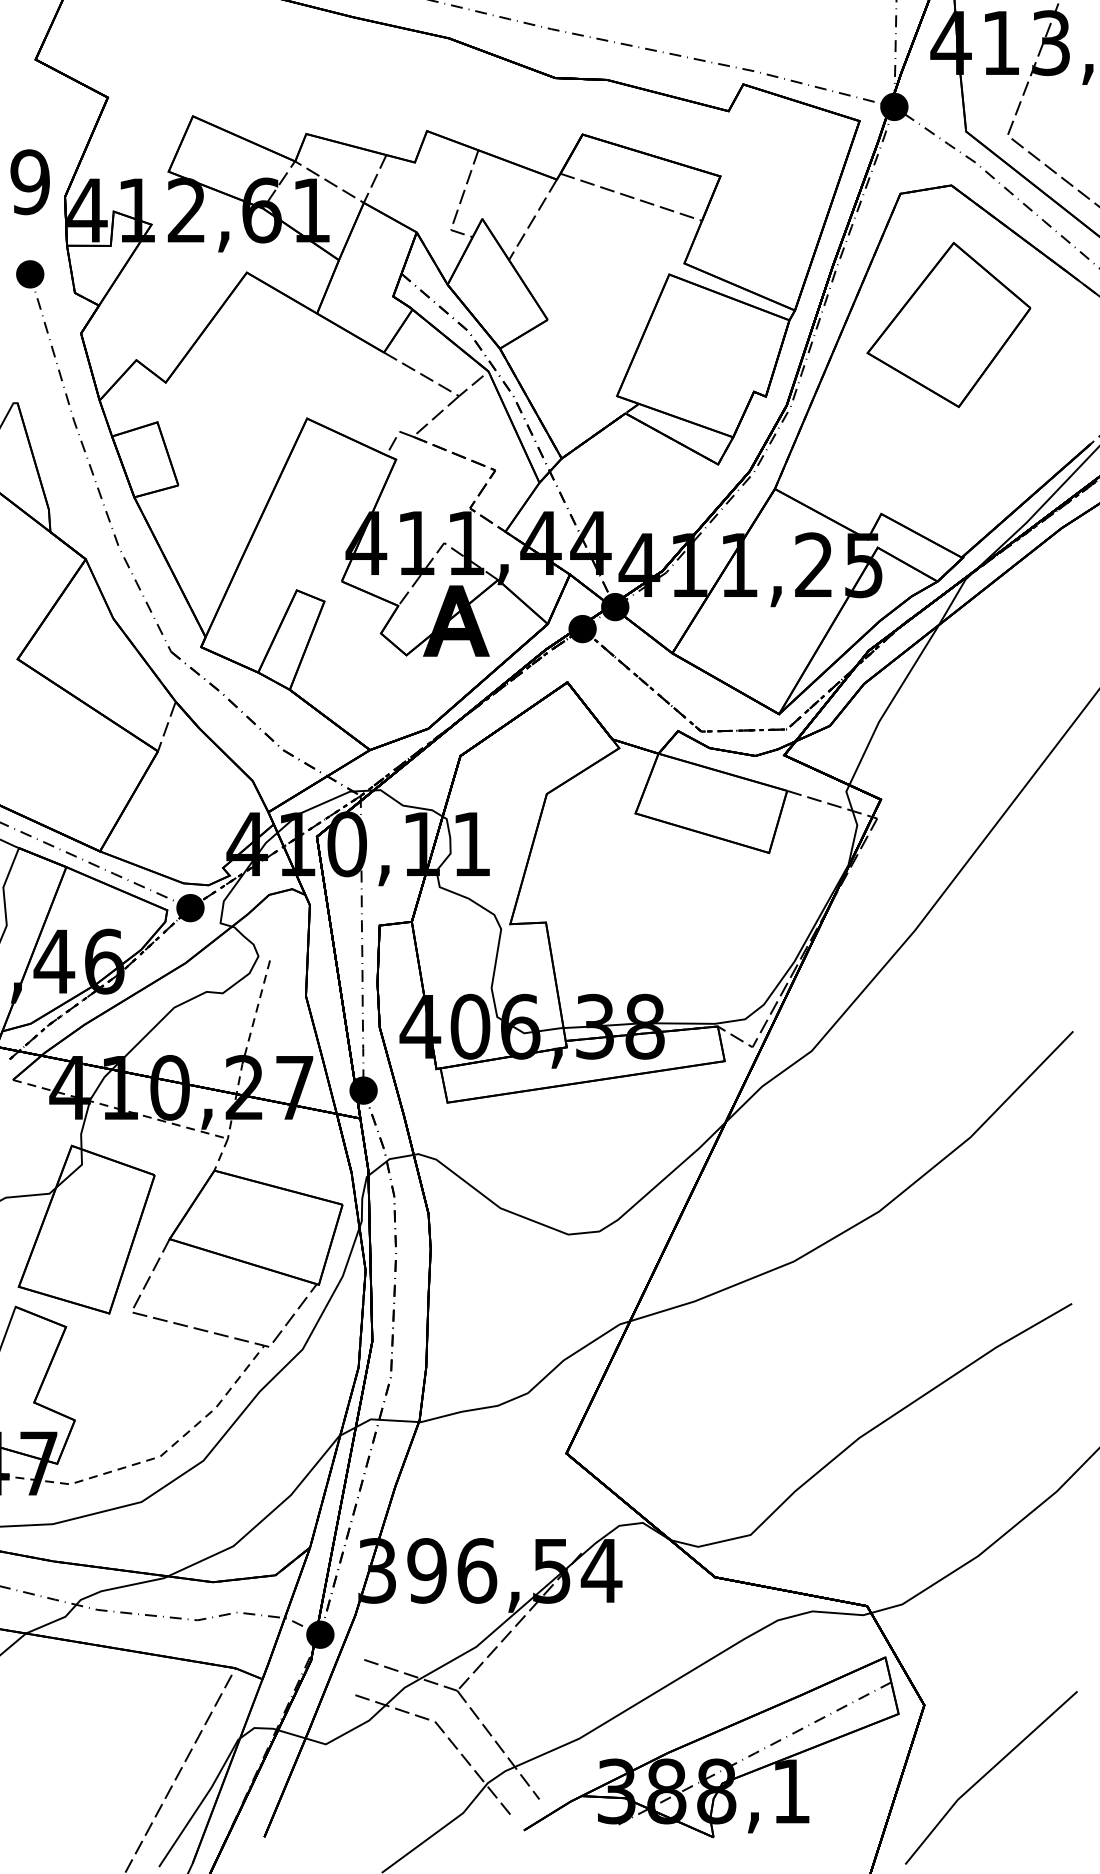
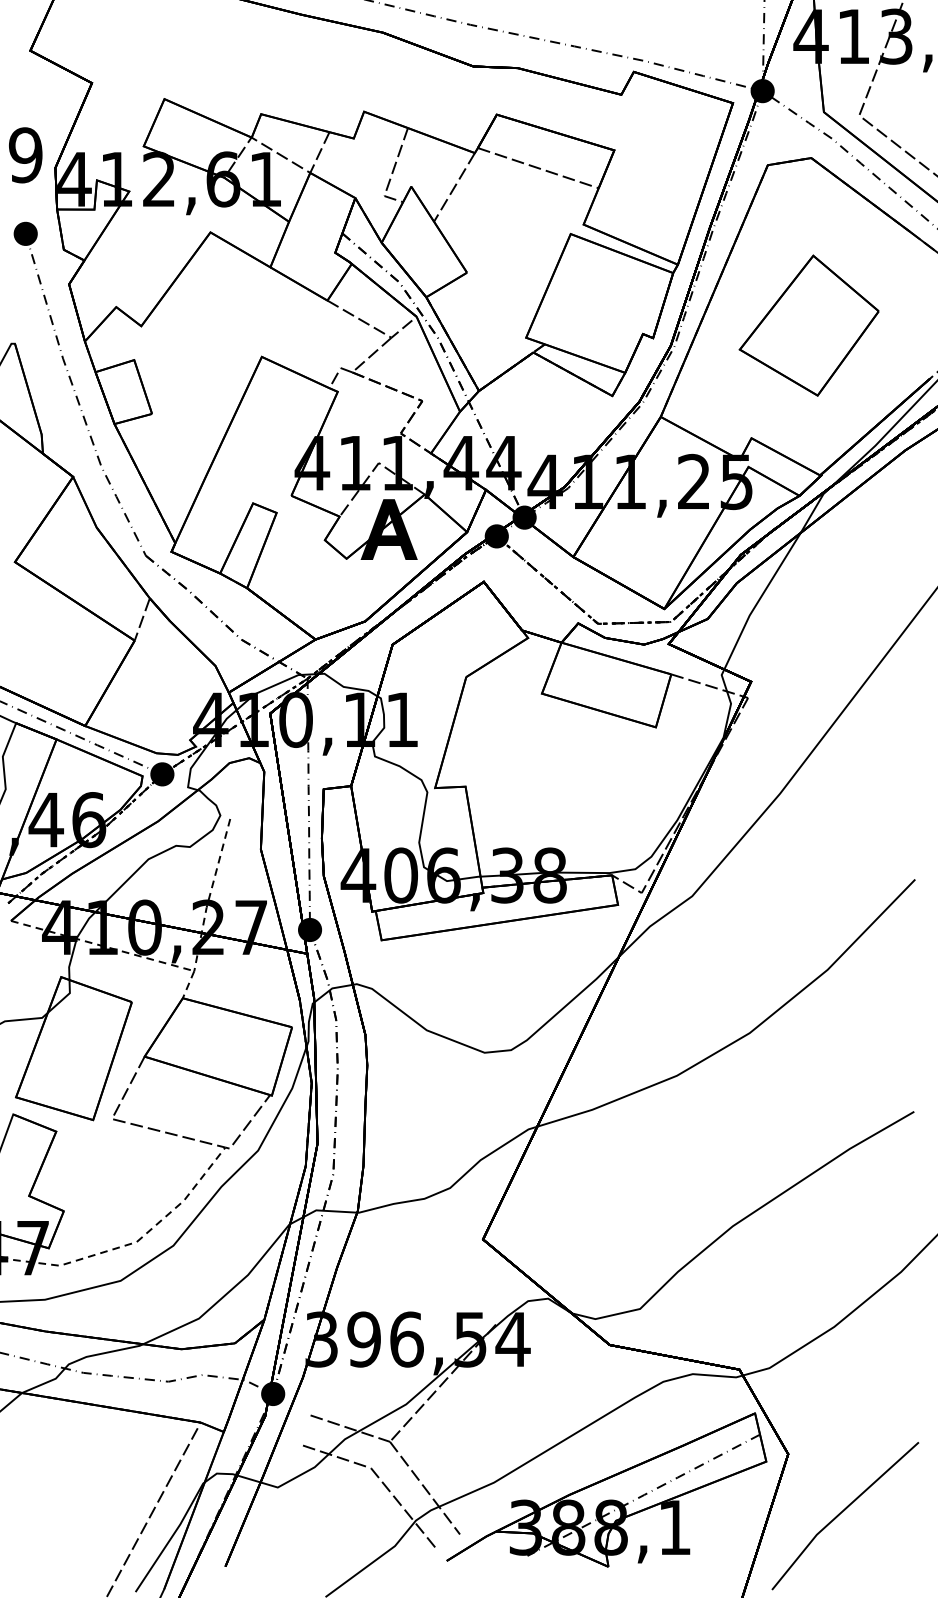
part: (948, 324) -> (808, 325), moved

